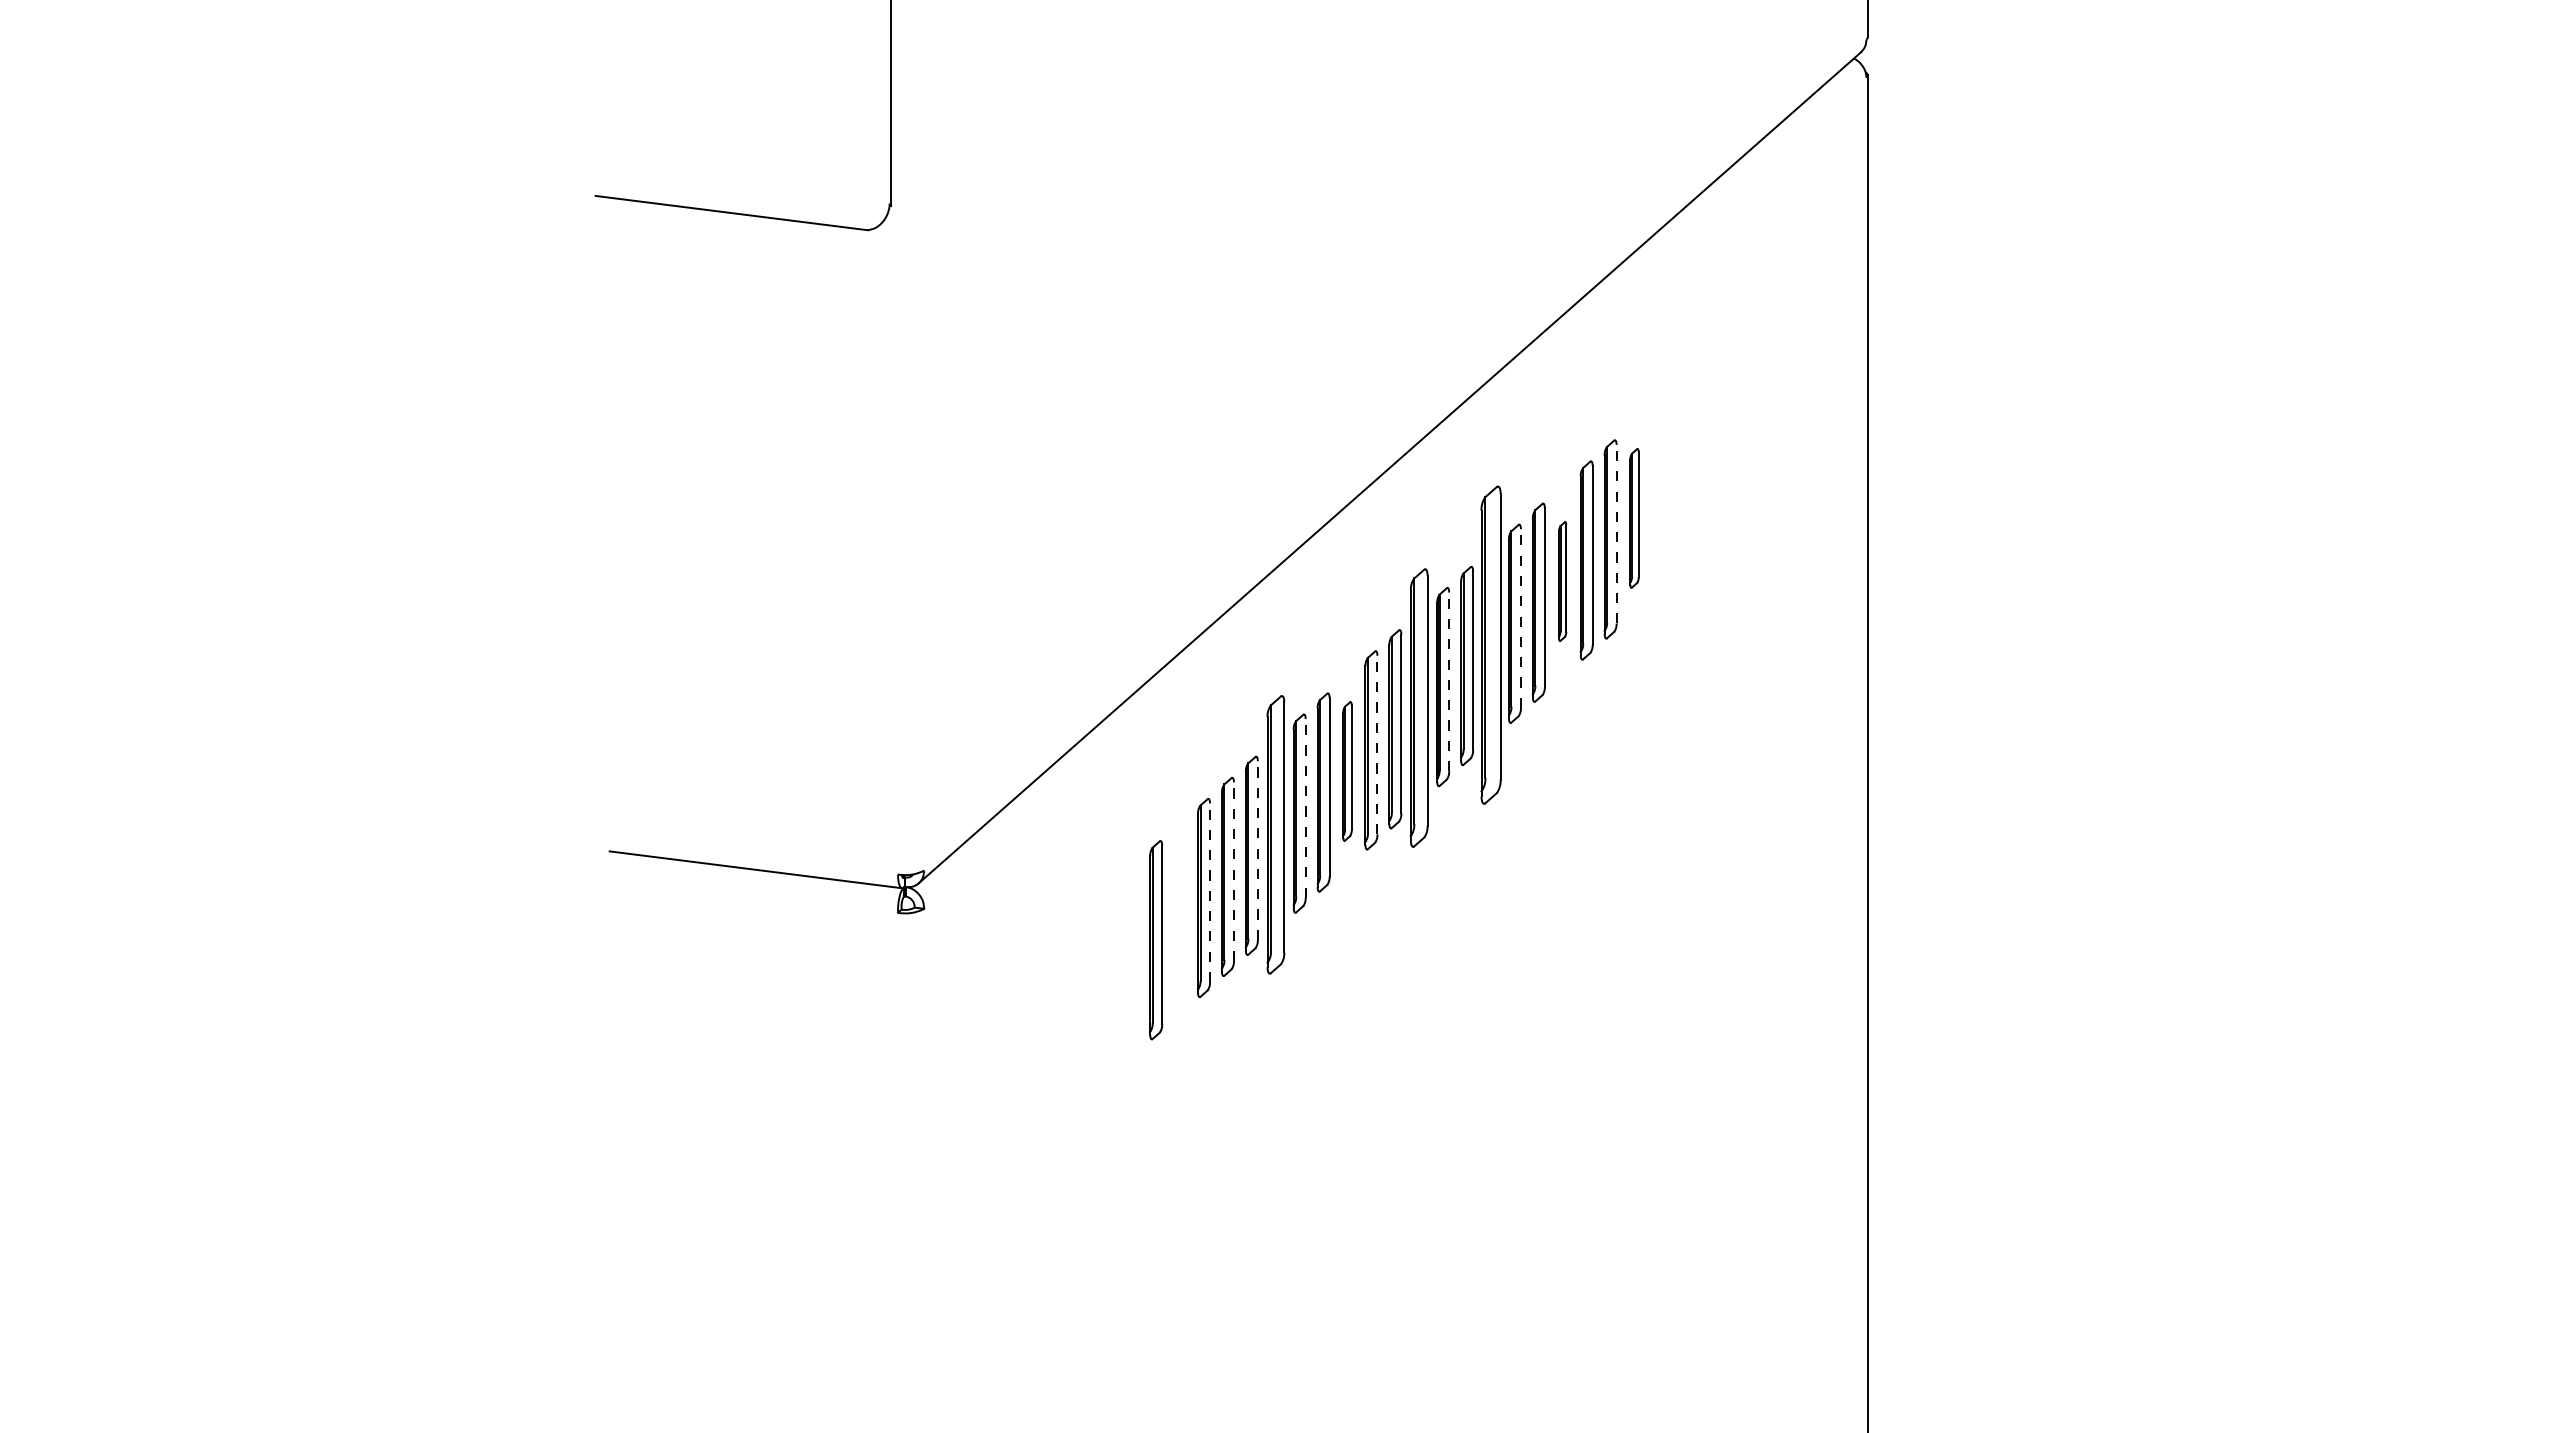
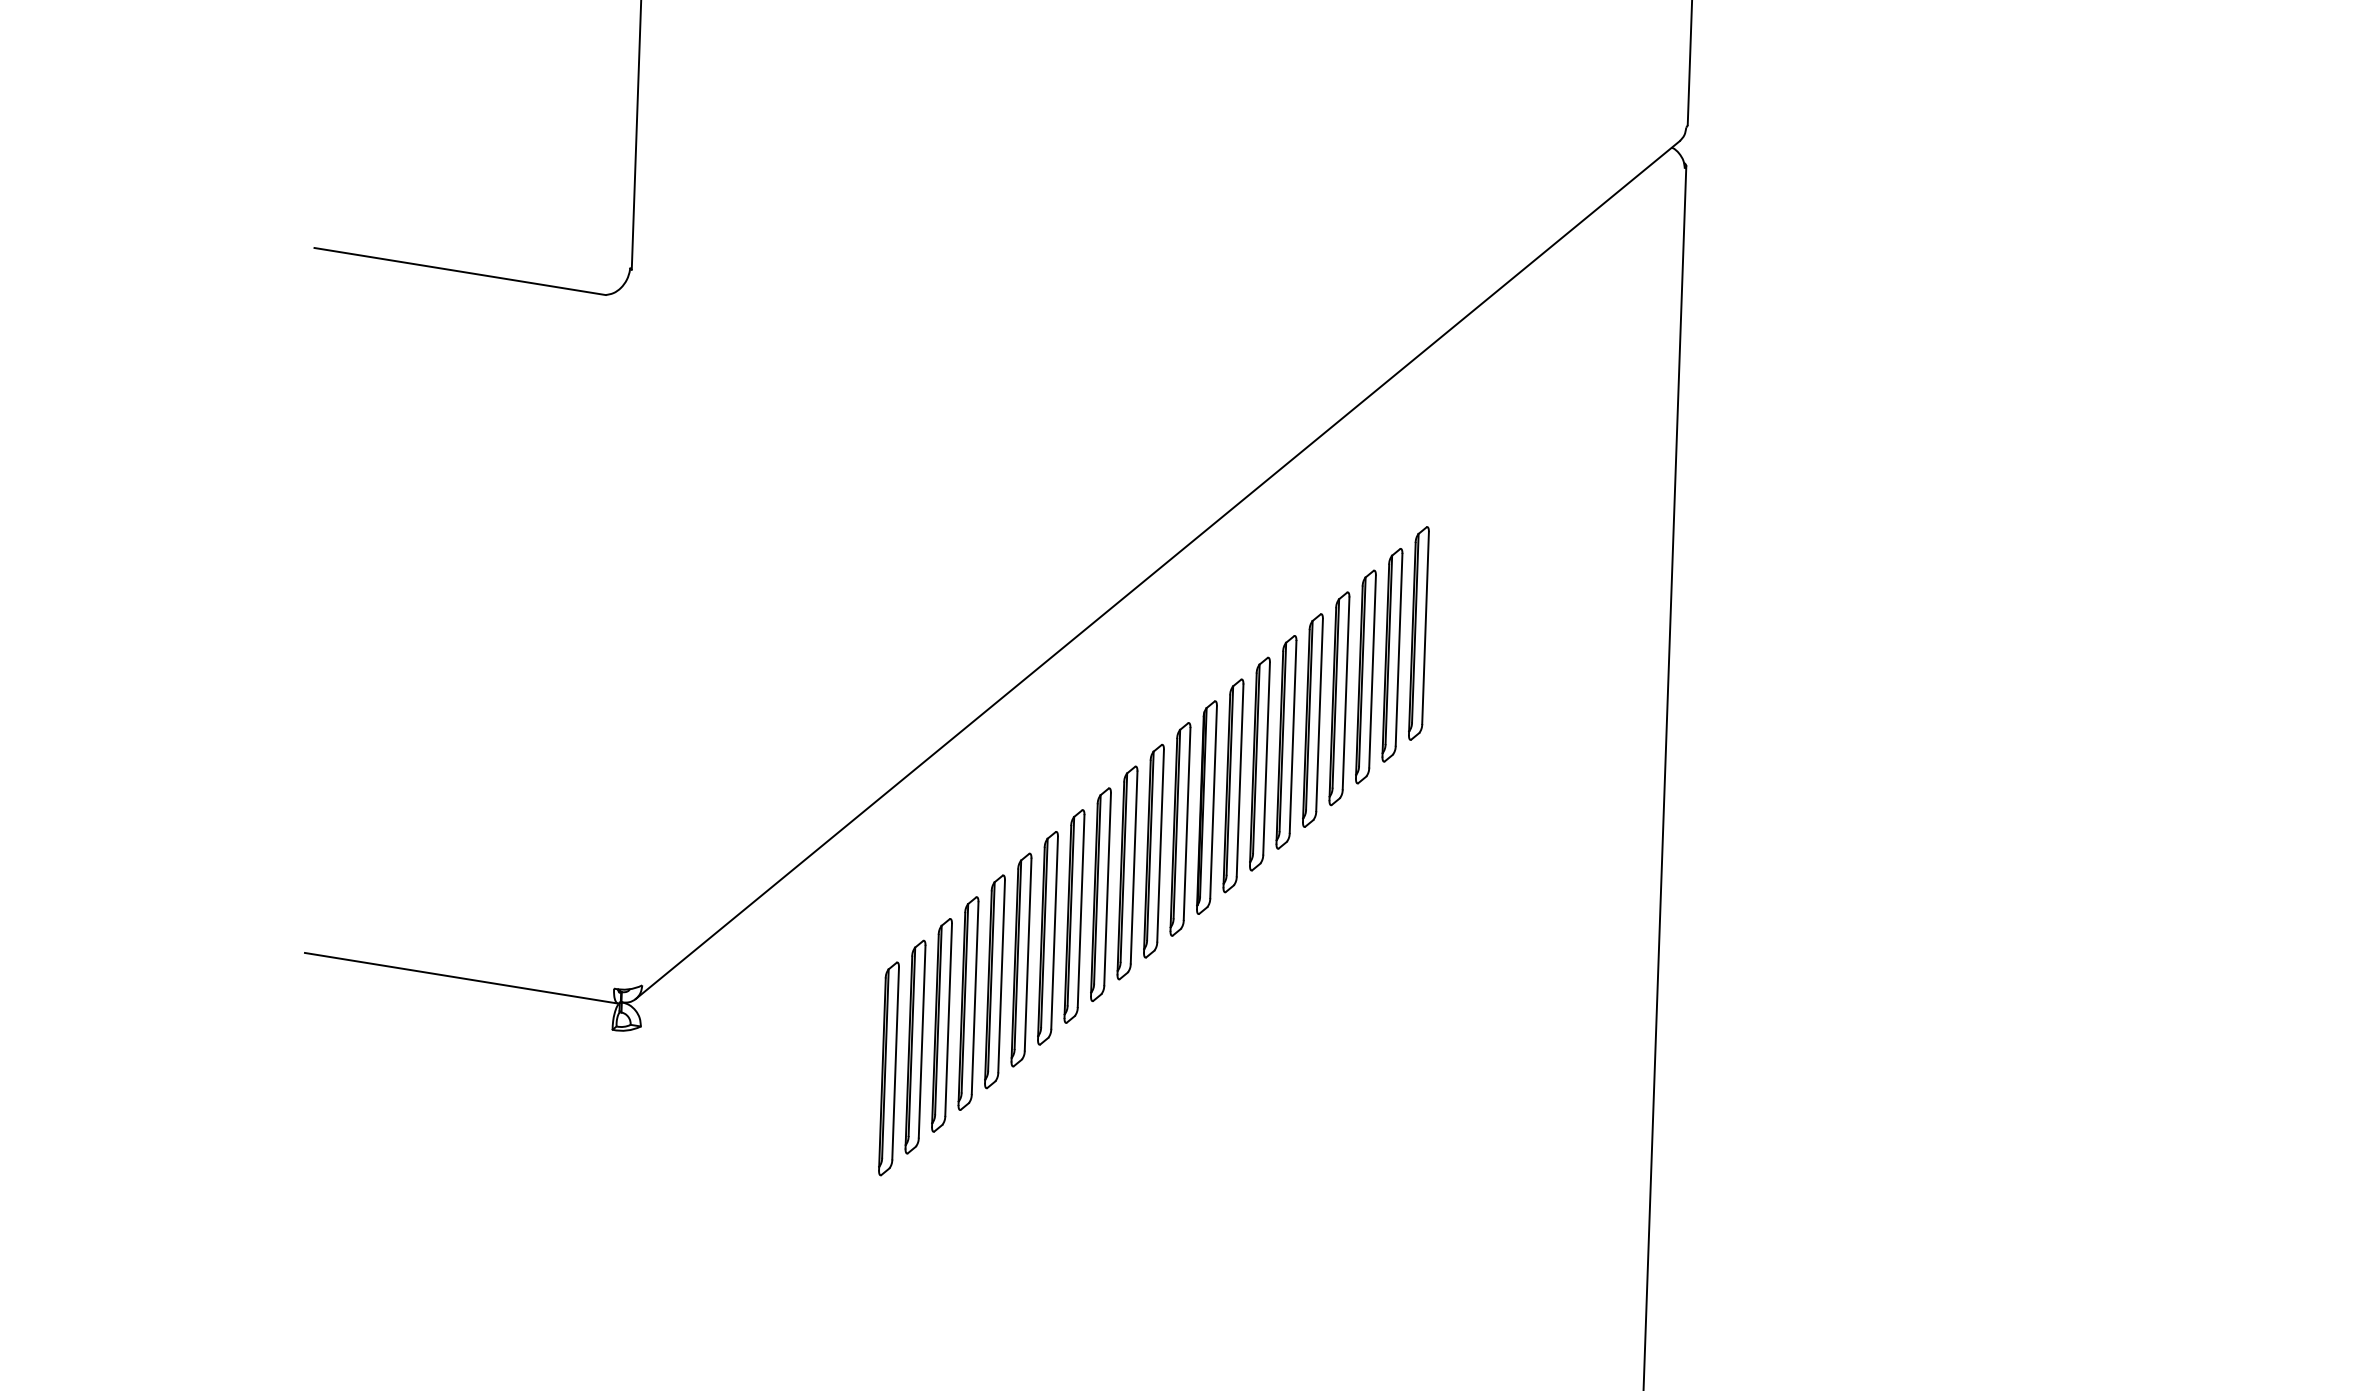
part: (1634, 518) -> (1418, 633), size x1.43
line: (1616, 533) -> (1398, 649), dashed -> solid
part: (1562, 581) -> (1339, 698), size x1.67
line: (1520, 618) -> (1292, 736), dashed -> solid
part: (1490, 644) -> (1259, 763), size x0.62
line: (1449, 681) -> (1213, 801), dashed -> solid
part: (1419, 708) -> (1180, 829), size x0.71
line: (1377, 744) -> (1134, 866), dashed -> solid
part: (1347, 771) -> (1100, 894), size x1.43
line: (1305, 807) -> (1054, 931), dashed -> solid
part: (1275, 834) -> (1021, 959), size x0.71
line: (1257, 850) -> (1001, 976), dashed -> solid
line: (1233, 871) -> (974, 997), dashed -> solid
line: (1210, 892) -> (949, 1019), dashed -> solid
part: (1179, 919) -> (914, 1047), added

